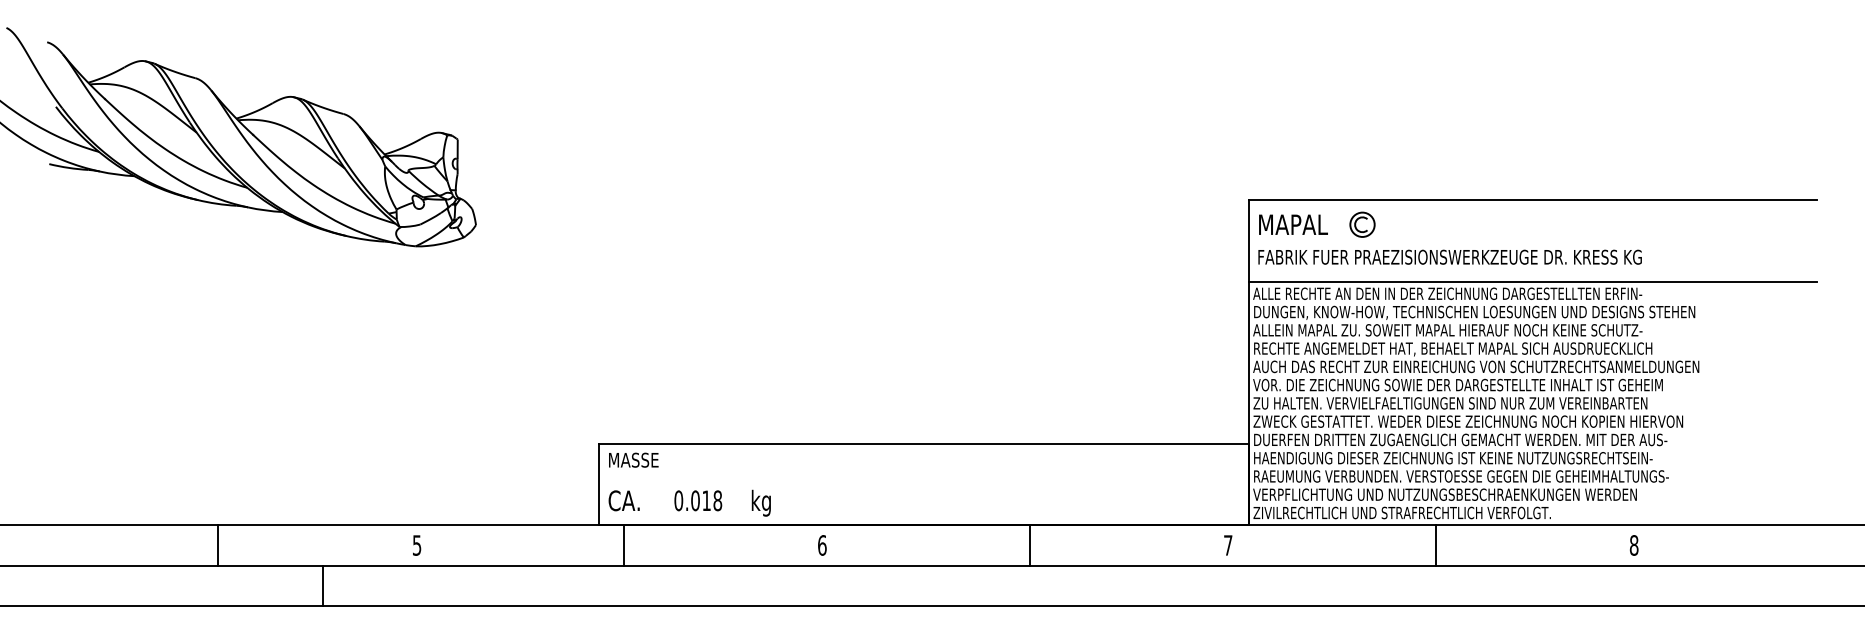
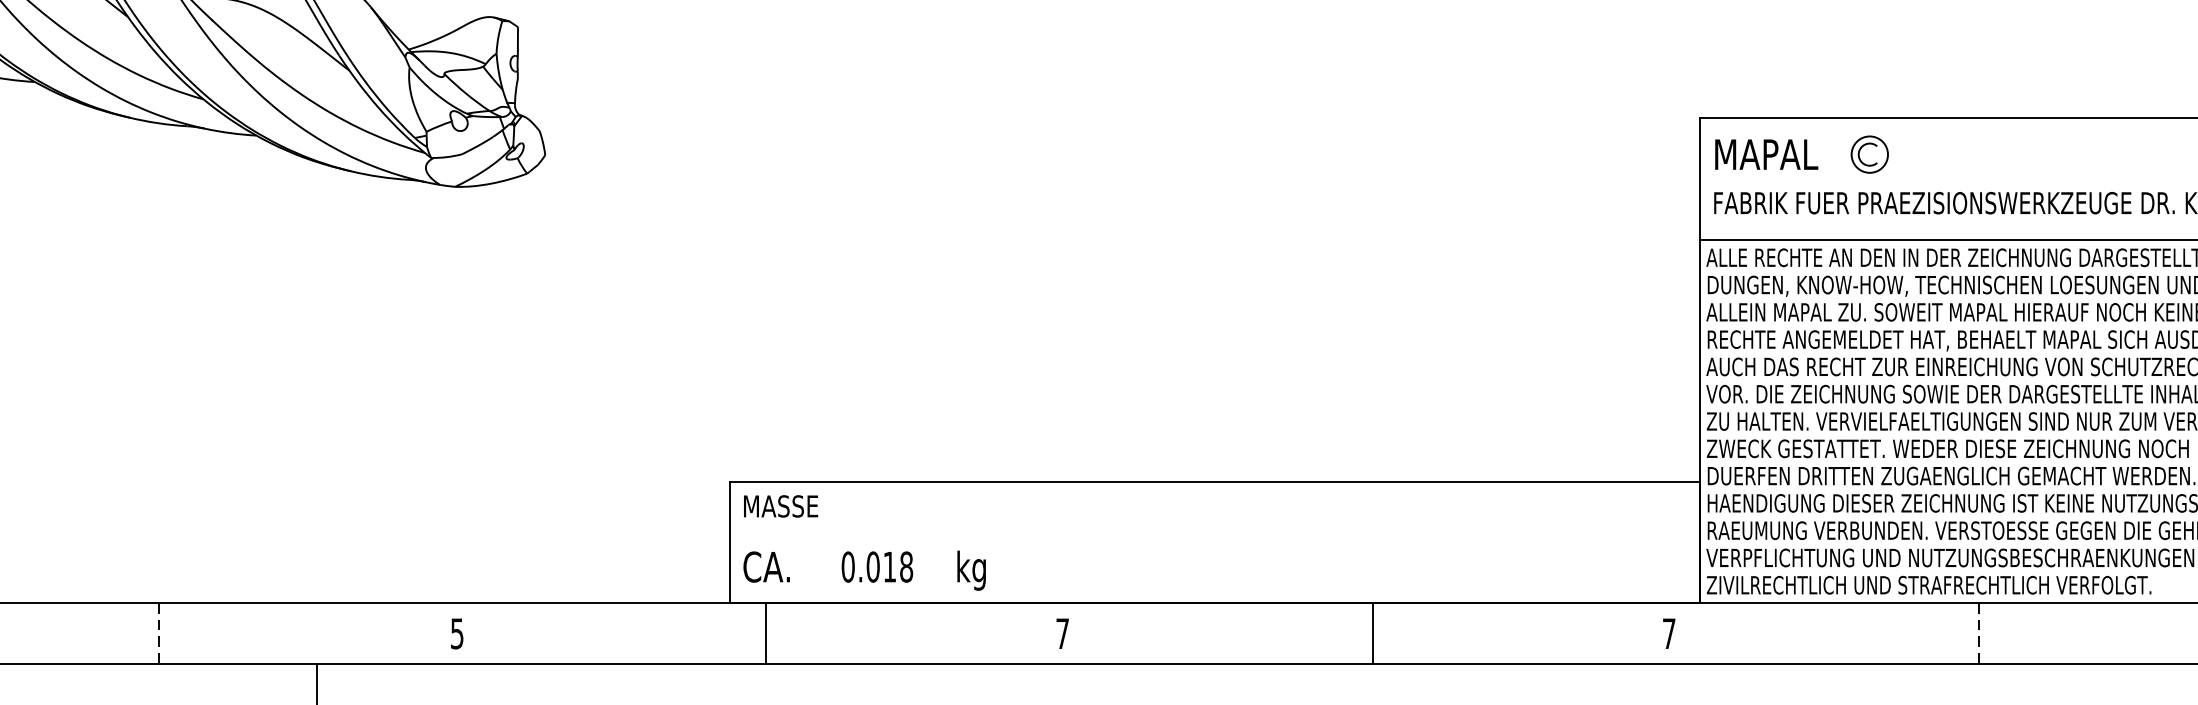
line: (217, 545) -> (159, 633), solid -> dashed
text: (822, 545) -> (1062, 633), 6 -> 7
line: (1435, 545) -> (1978, 633), solid -> dashed

